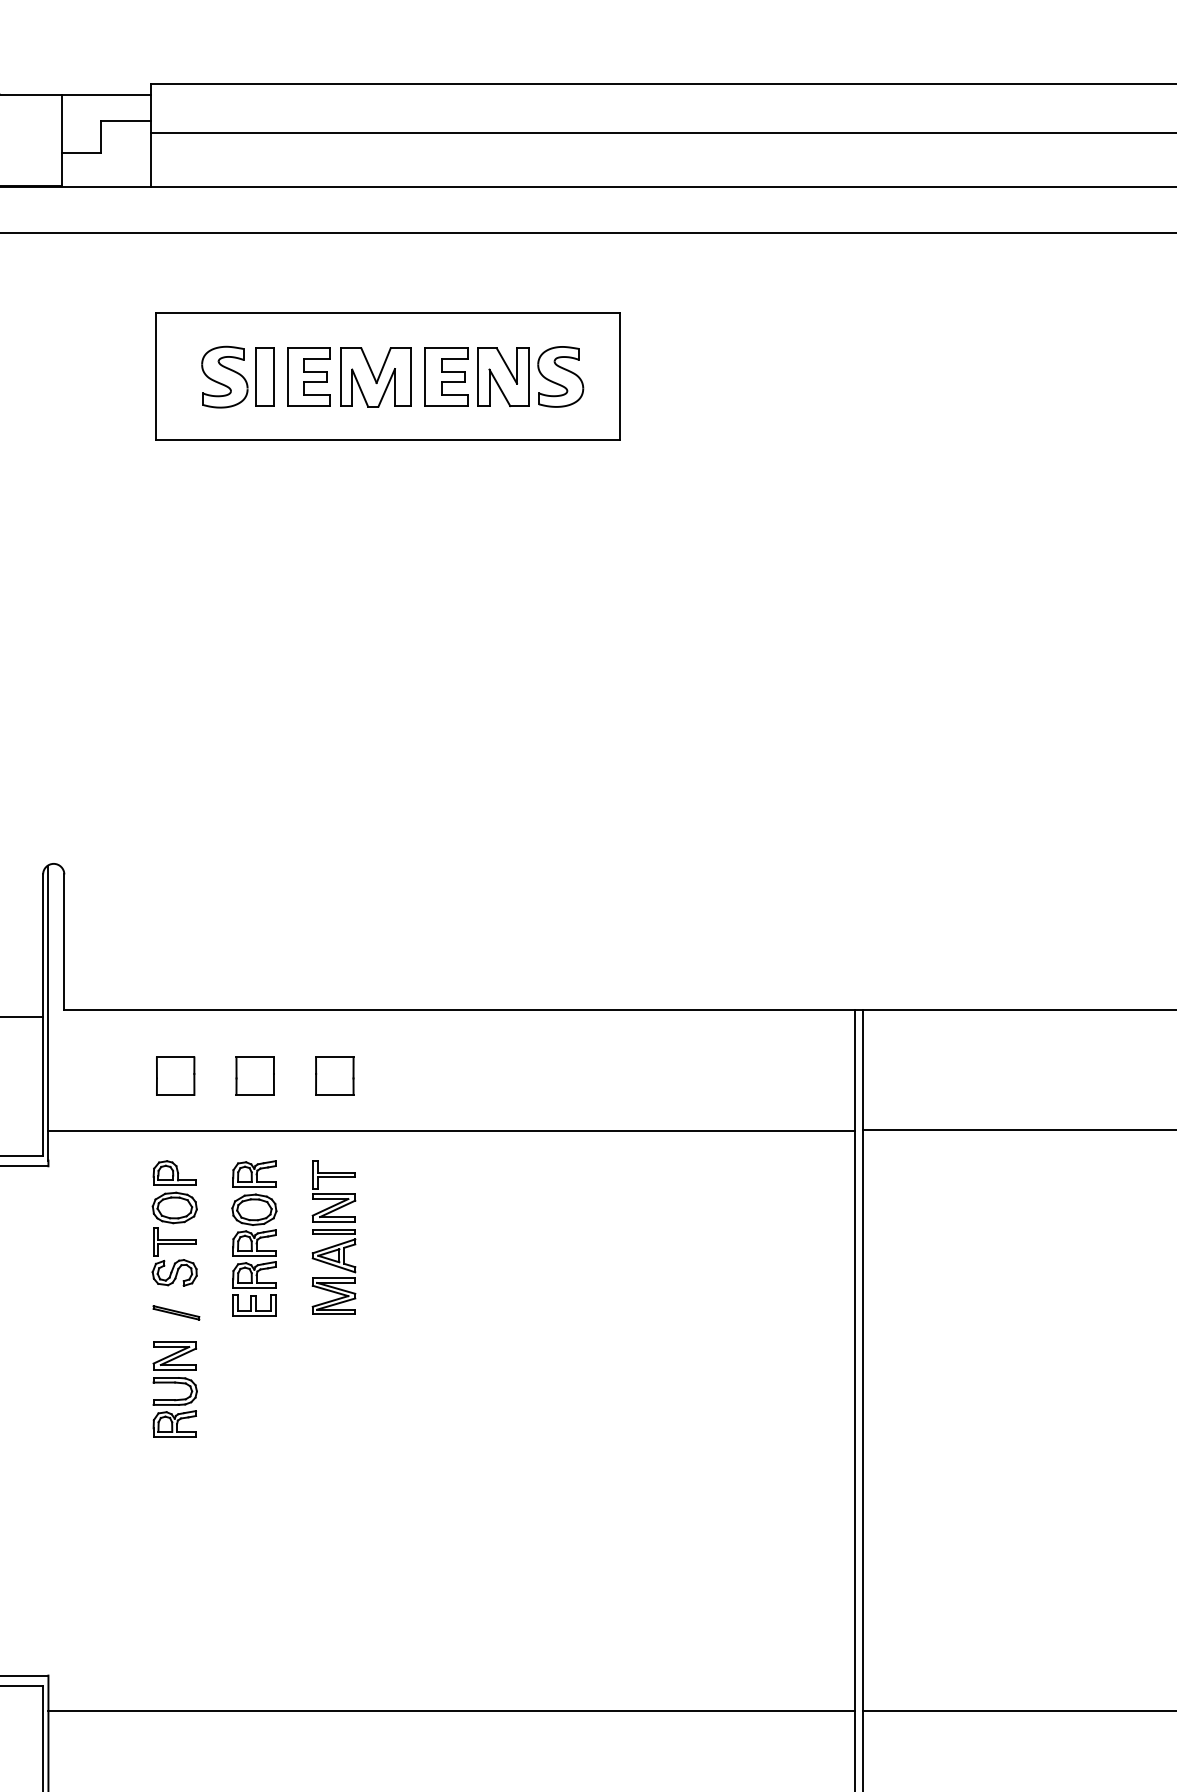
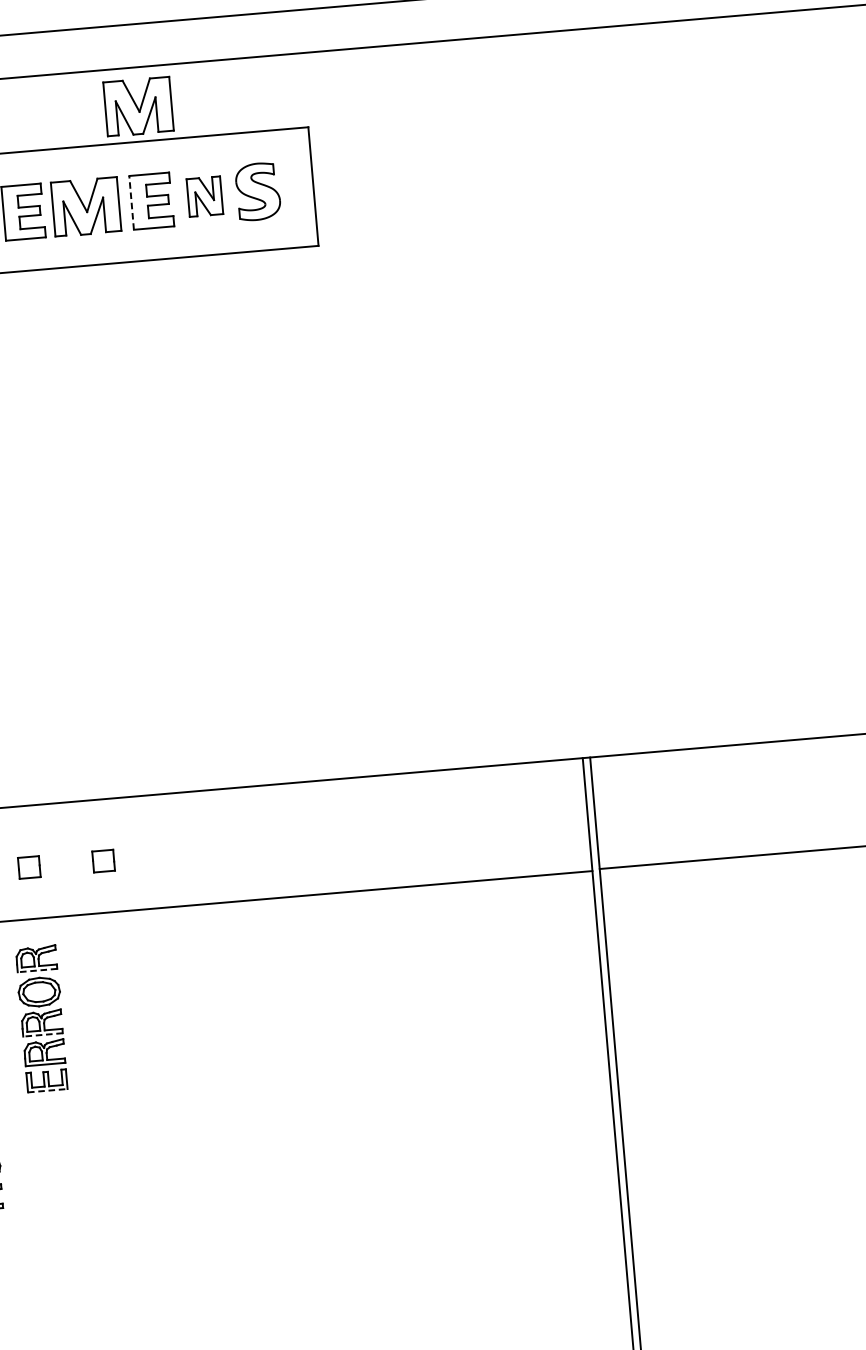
part: (440, 275) -> (138, 106), added
line: (424, 377) -> (131, 203), solid -> dashed
part: (503, 377) -> (204, 196), size x0.7
part: (254, 1075) -> (28, 866), size x0.6
part: (334, 1075) -> (103, 860), size x0.6
line: (253, 1186) -> (36, 970), solid -> dashed
part: (333, 1237) -> (115, 1011), removed
line: (253, 1255) -> (42, 1034), solid -> dashed
line: (254, 1315) -> (47, 1090), solid -> dashed

